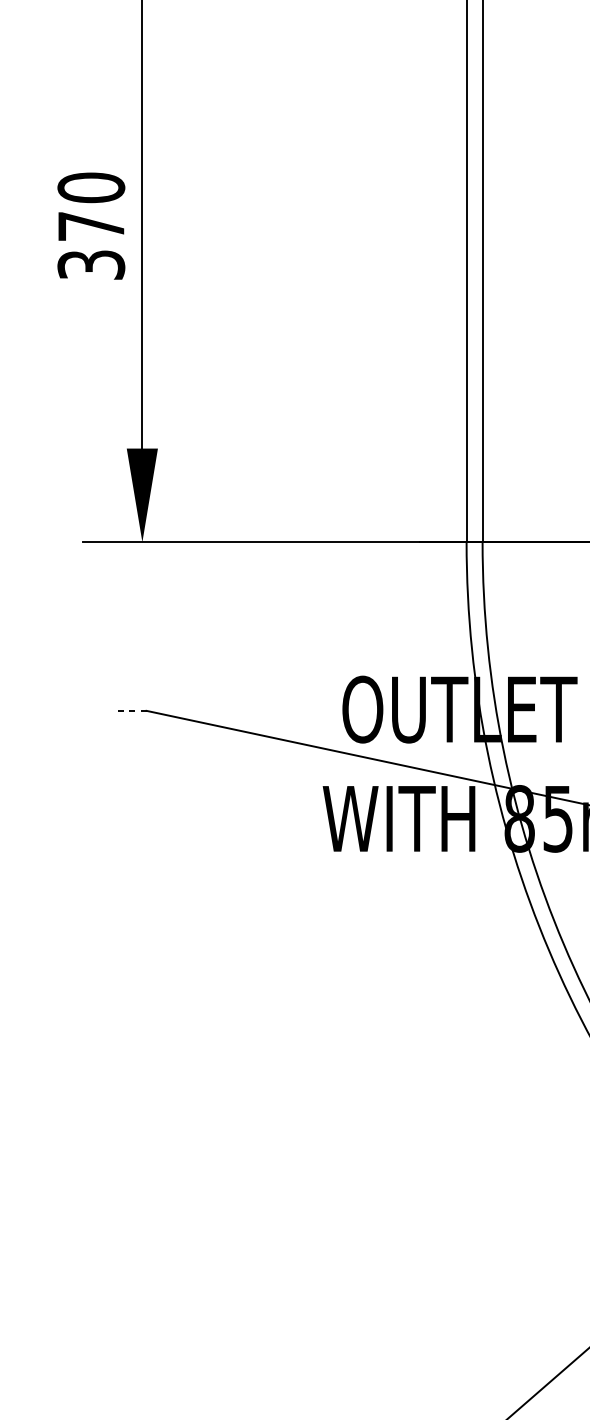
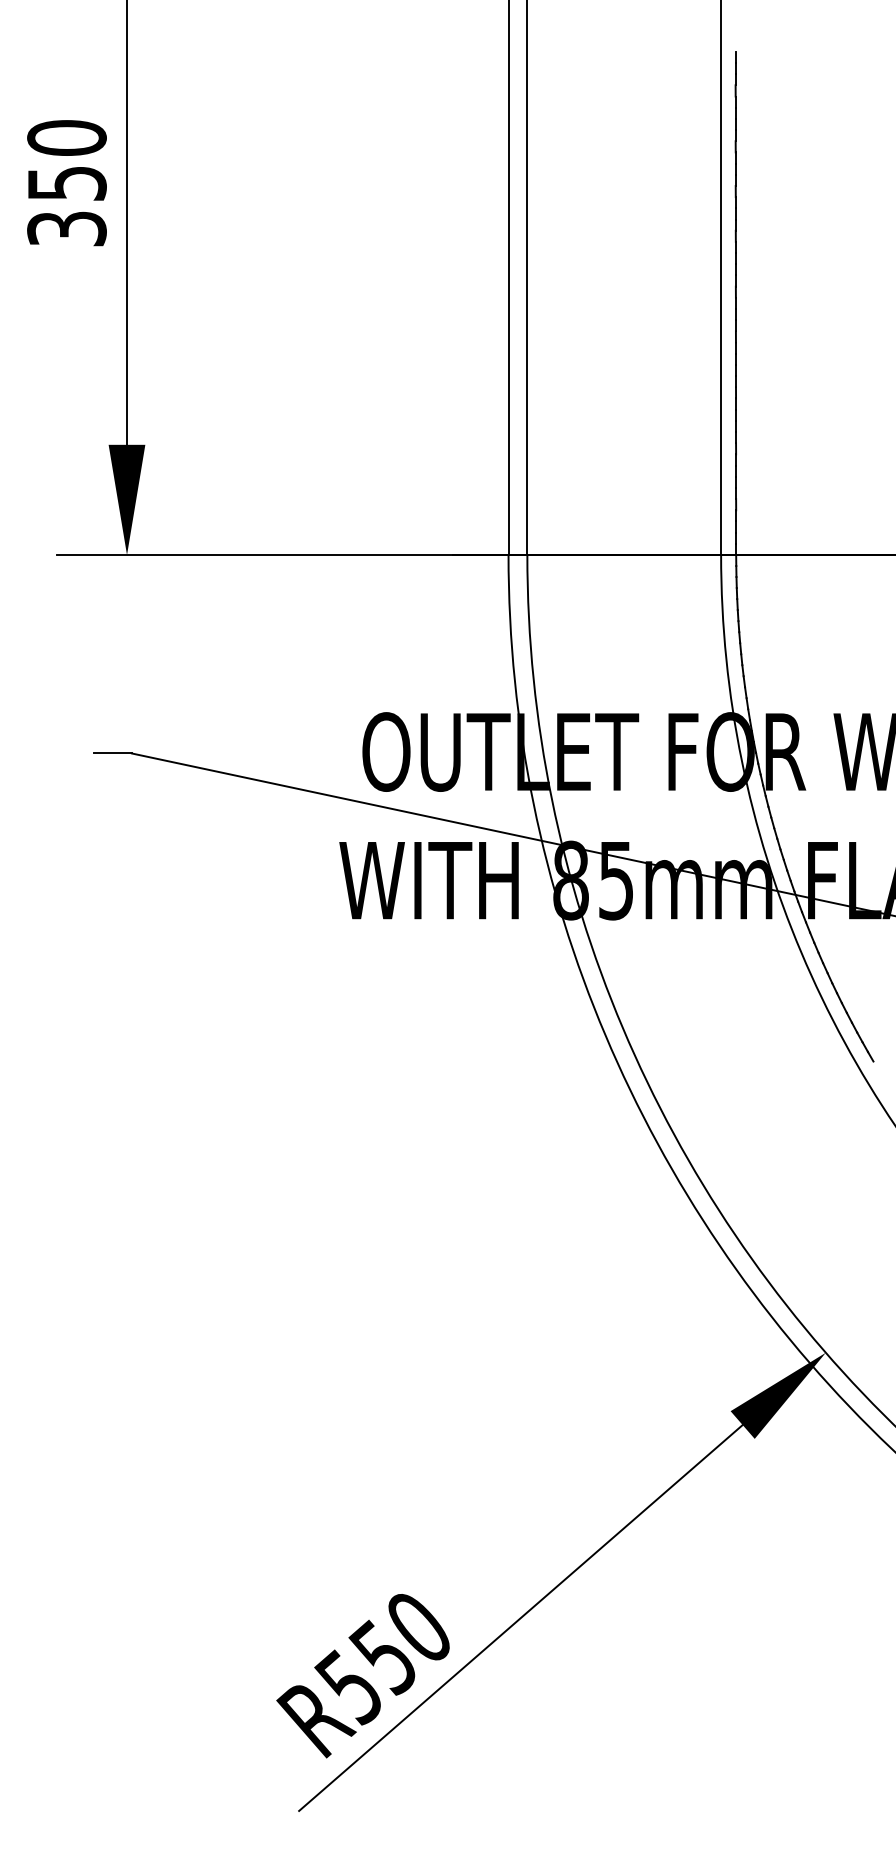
text: (91, 226) -> (67, 183), 370 -> 350
line: (130, 710) -> (112, 753), dashed -> solid

